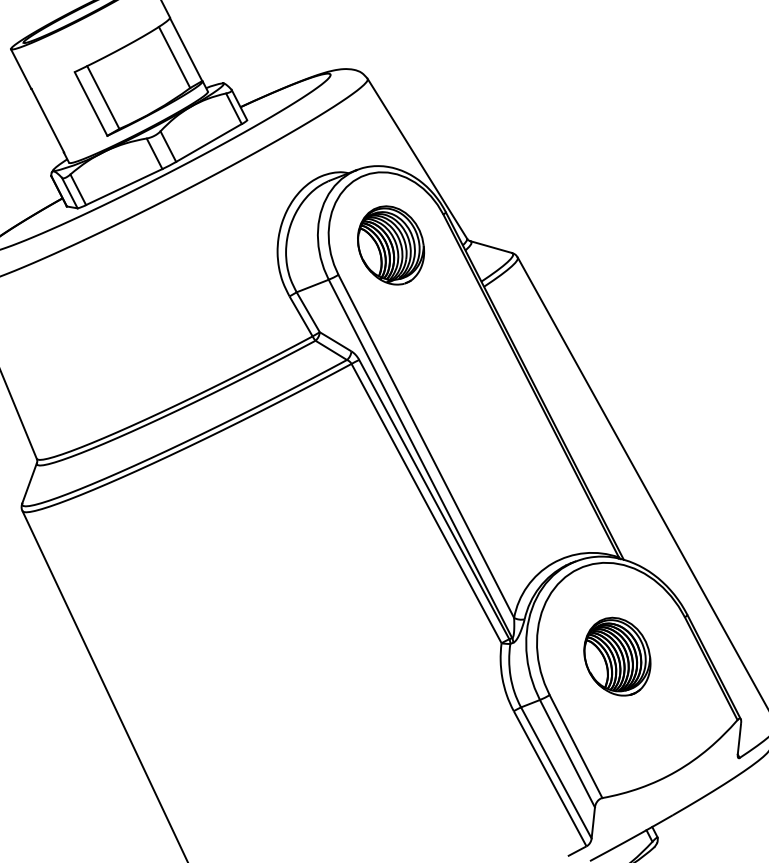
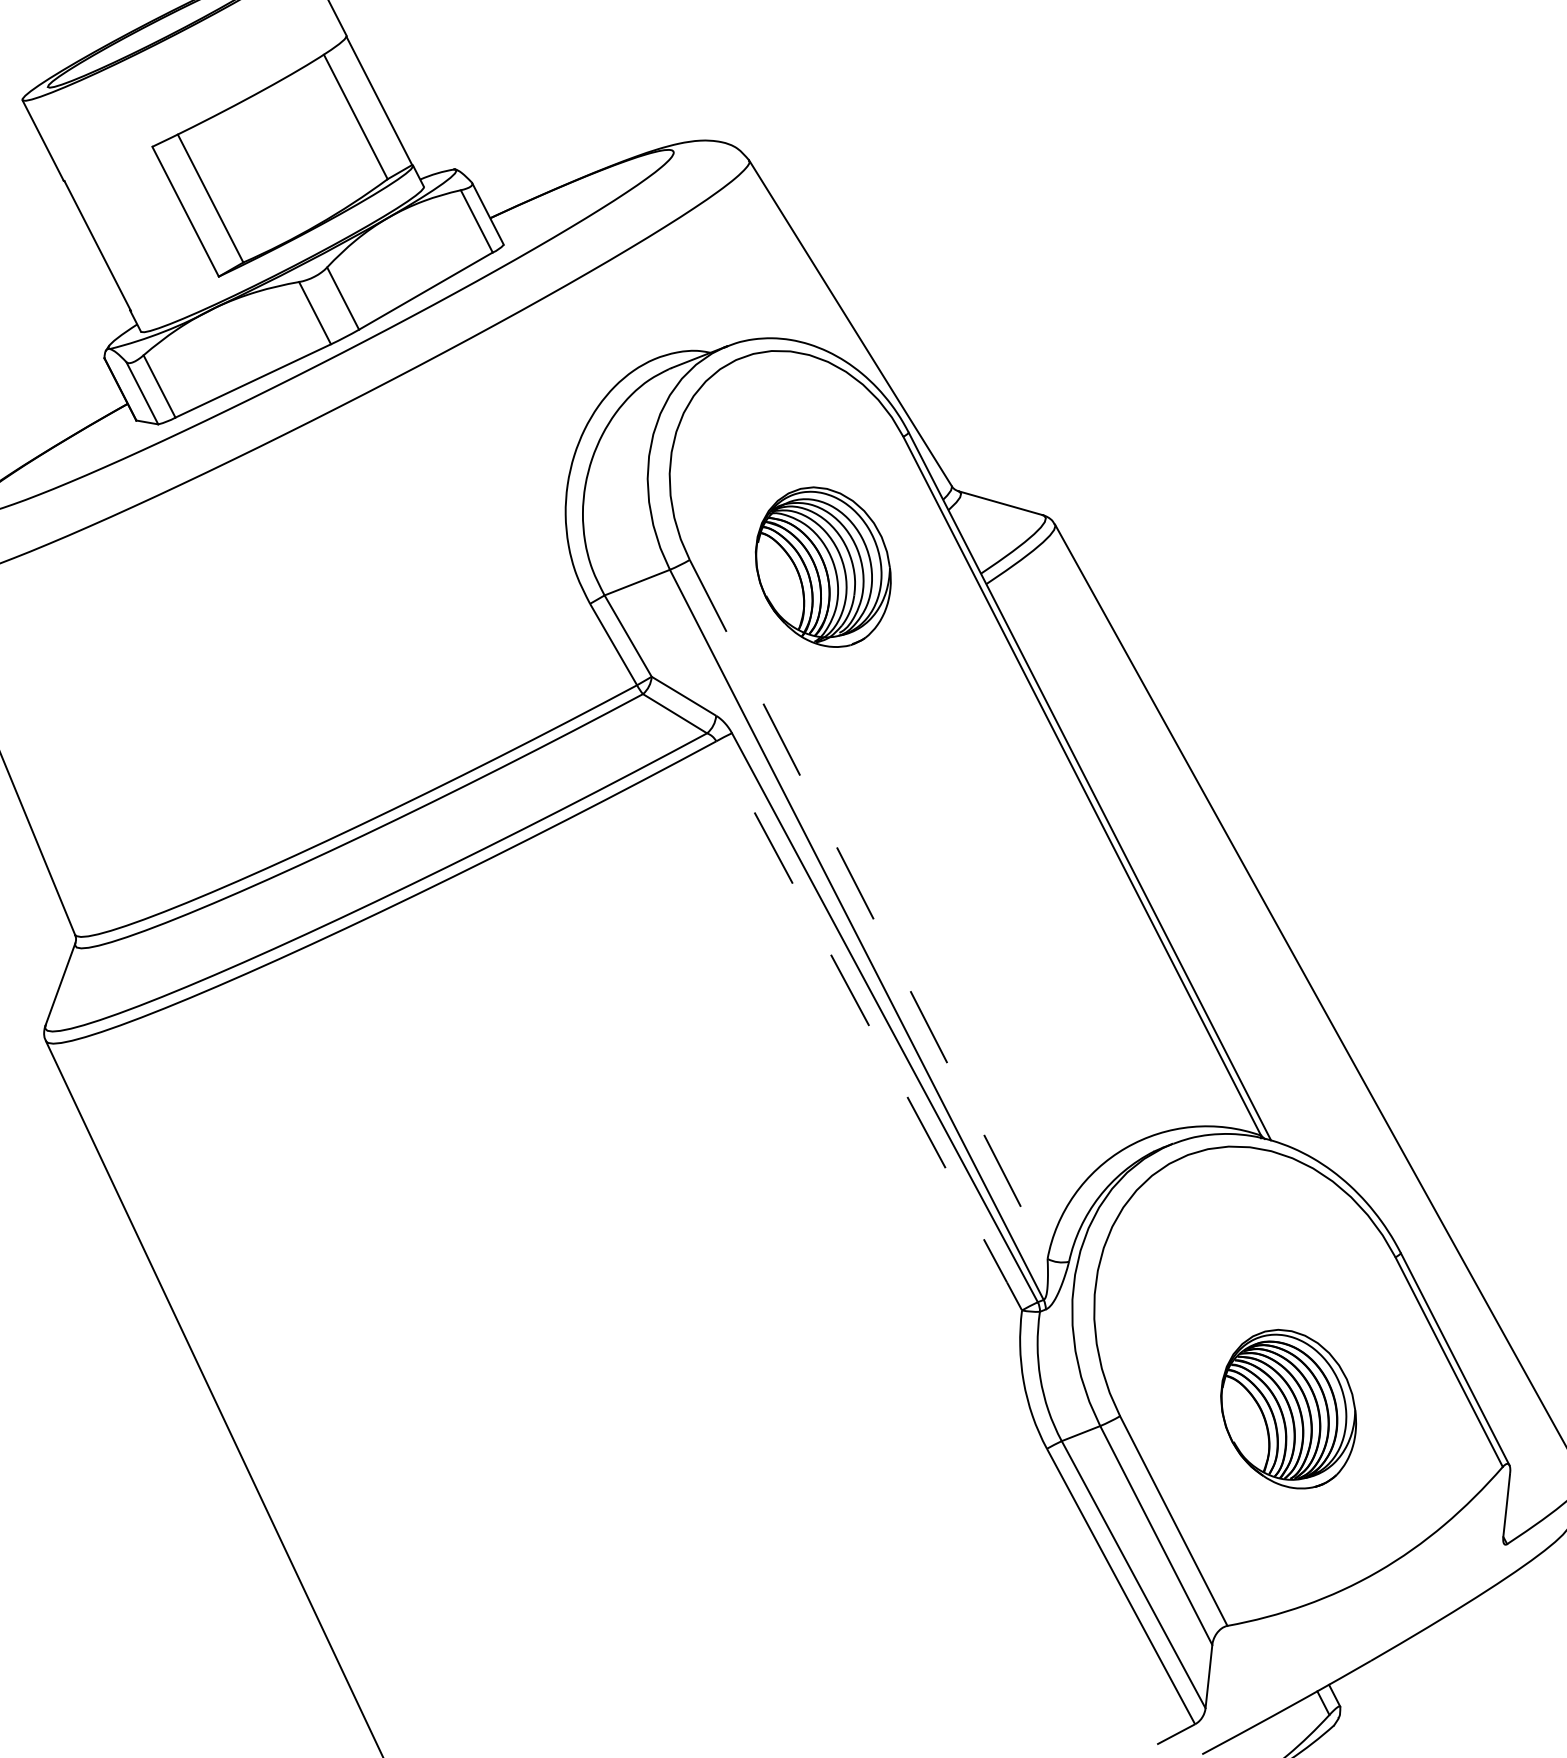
part: (391, 245) -> (824, 567), moved
line: (426, 446) -> (869, 909), solid -> dashed
line: (426, 504) -> (869, 1027), solid -> dashed
part: (617, 656) -> (1288, 1408), moved

